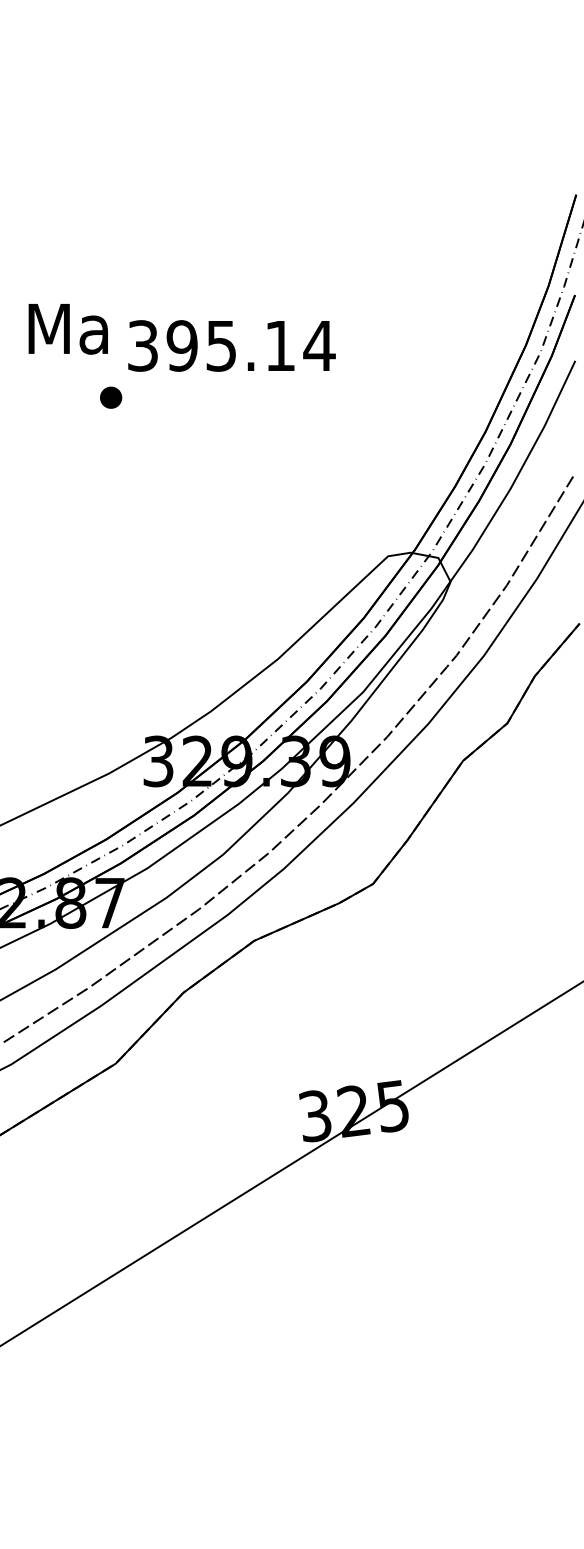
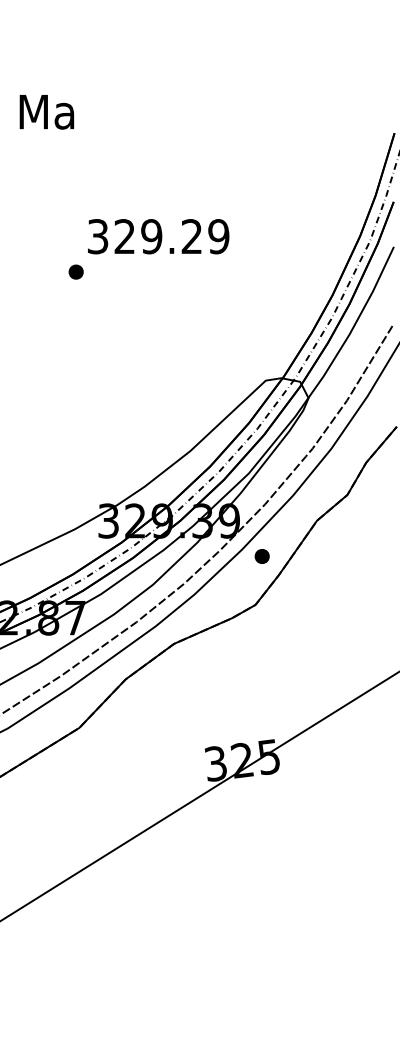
text: (67, 329) -> (46, 112), moved
text: (250, 345) -> (171, 236), 395.14 -> 329.29
part: (381, 813) -> (261, 556), added

